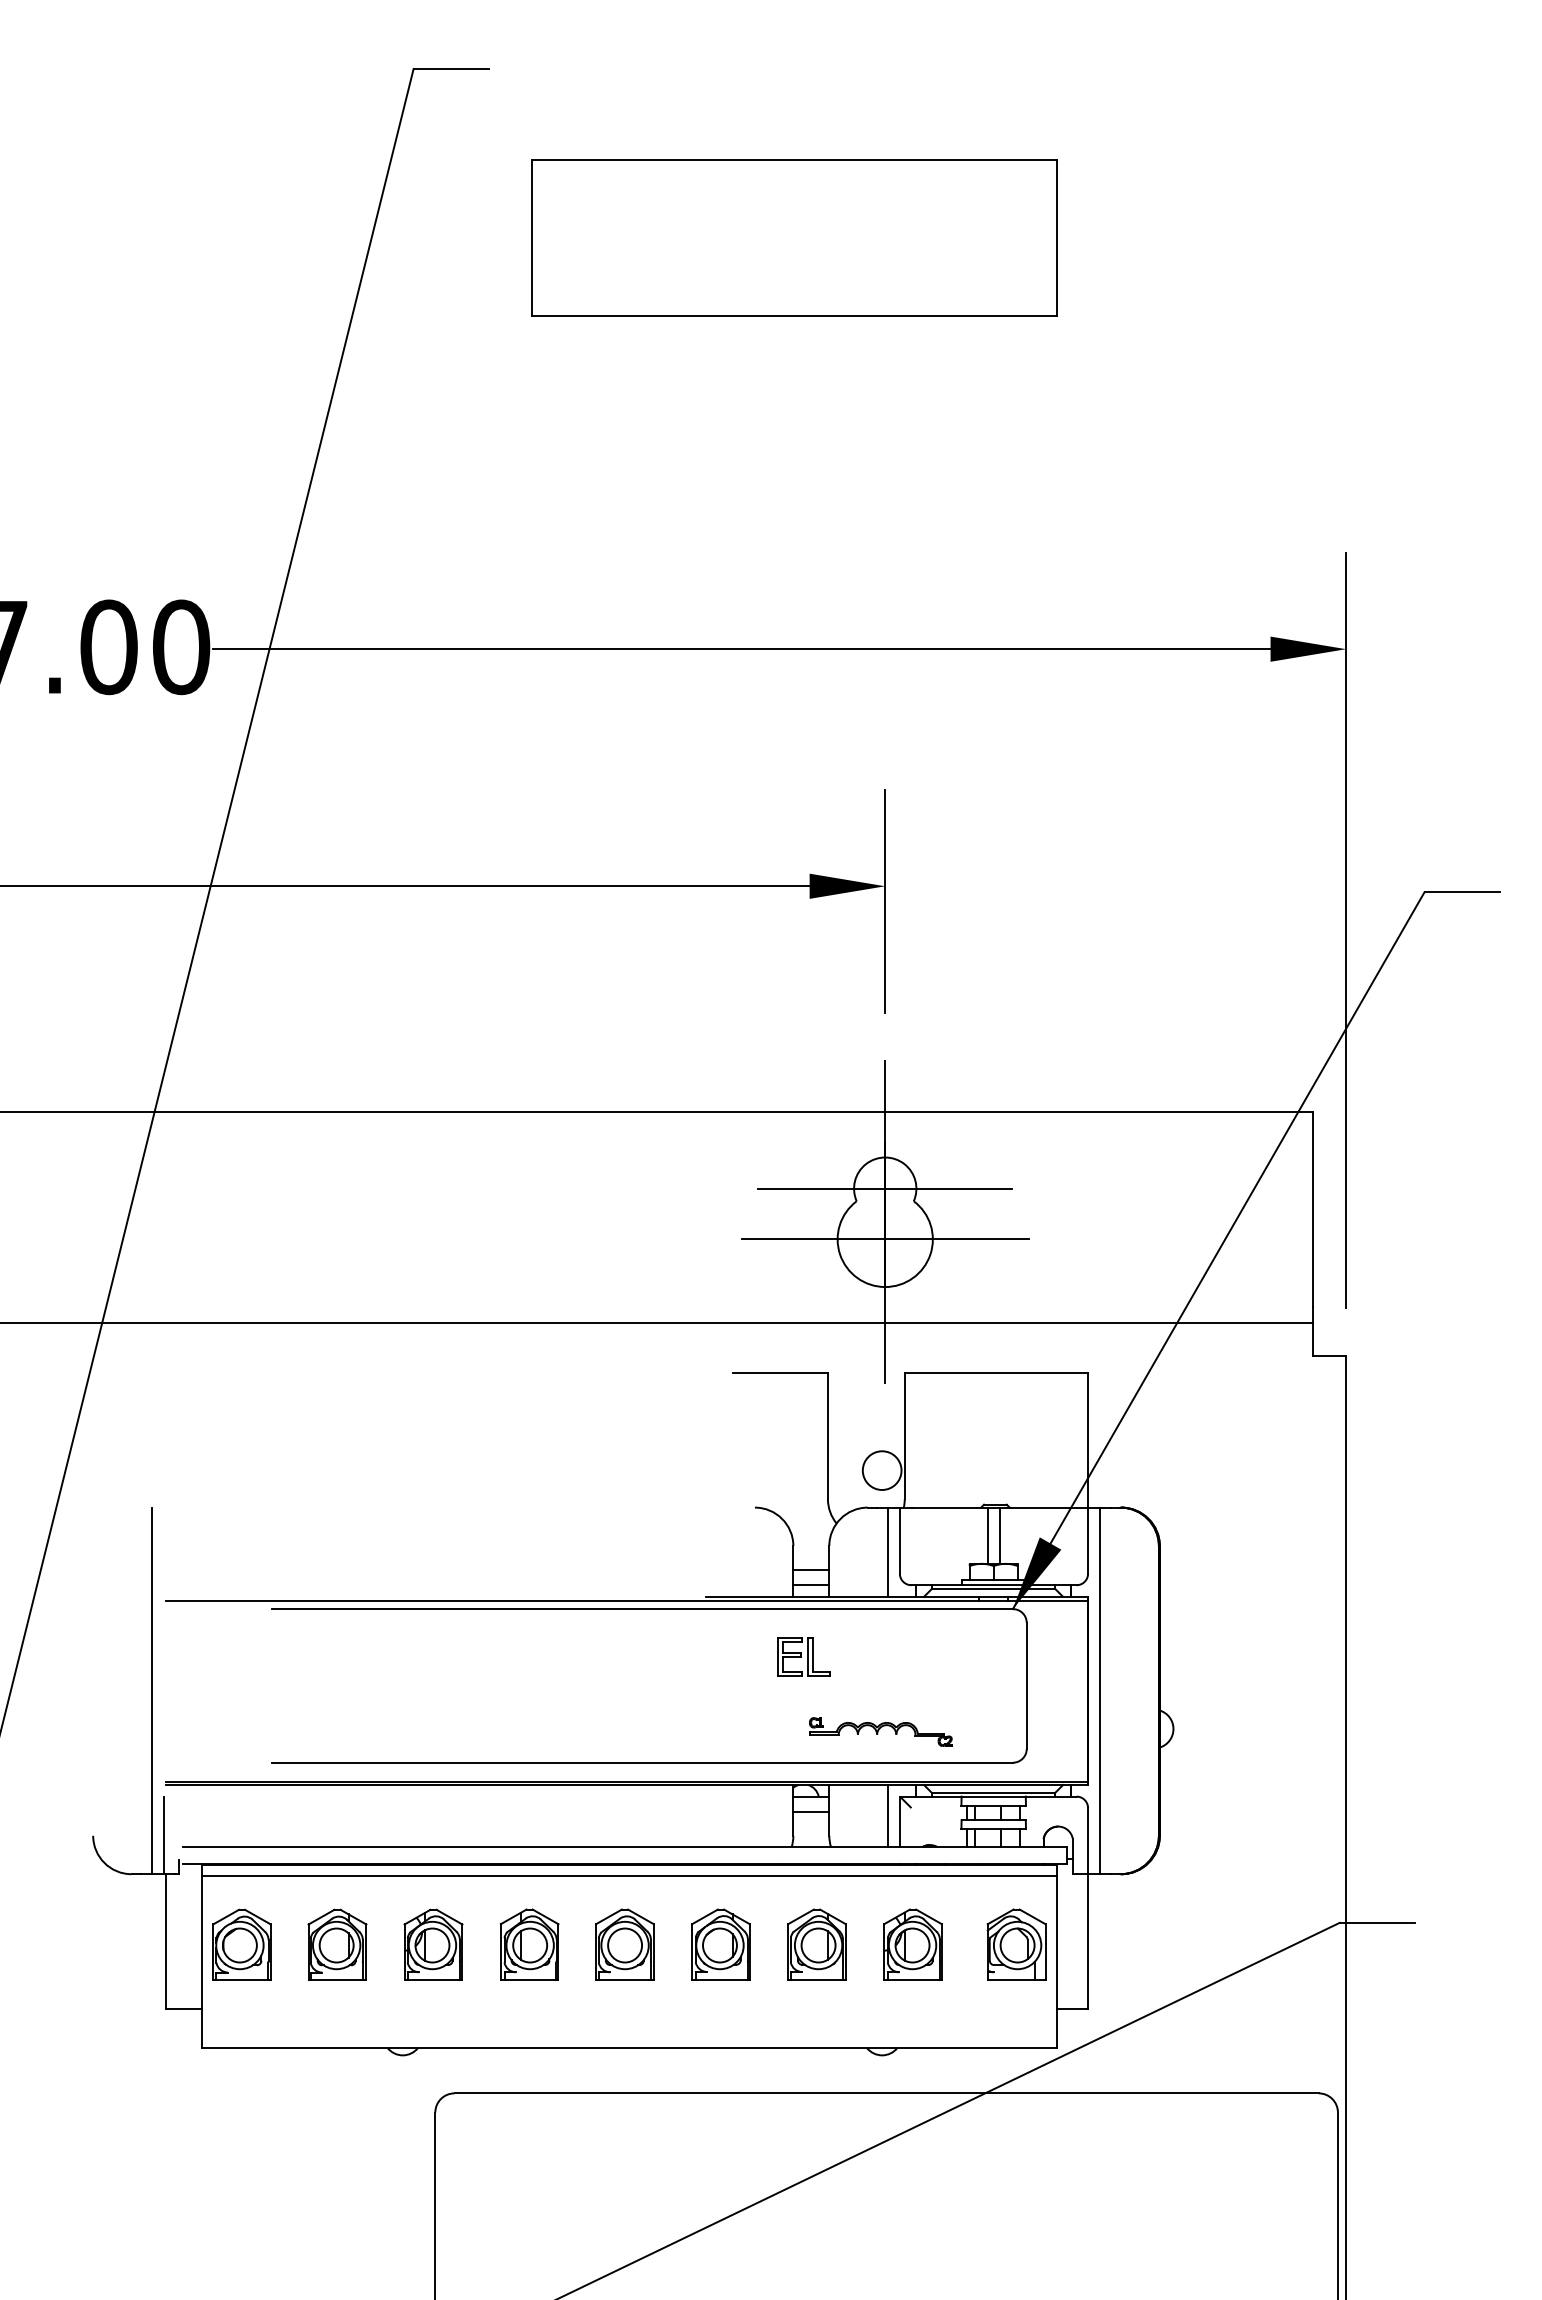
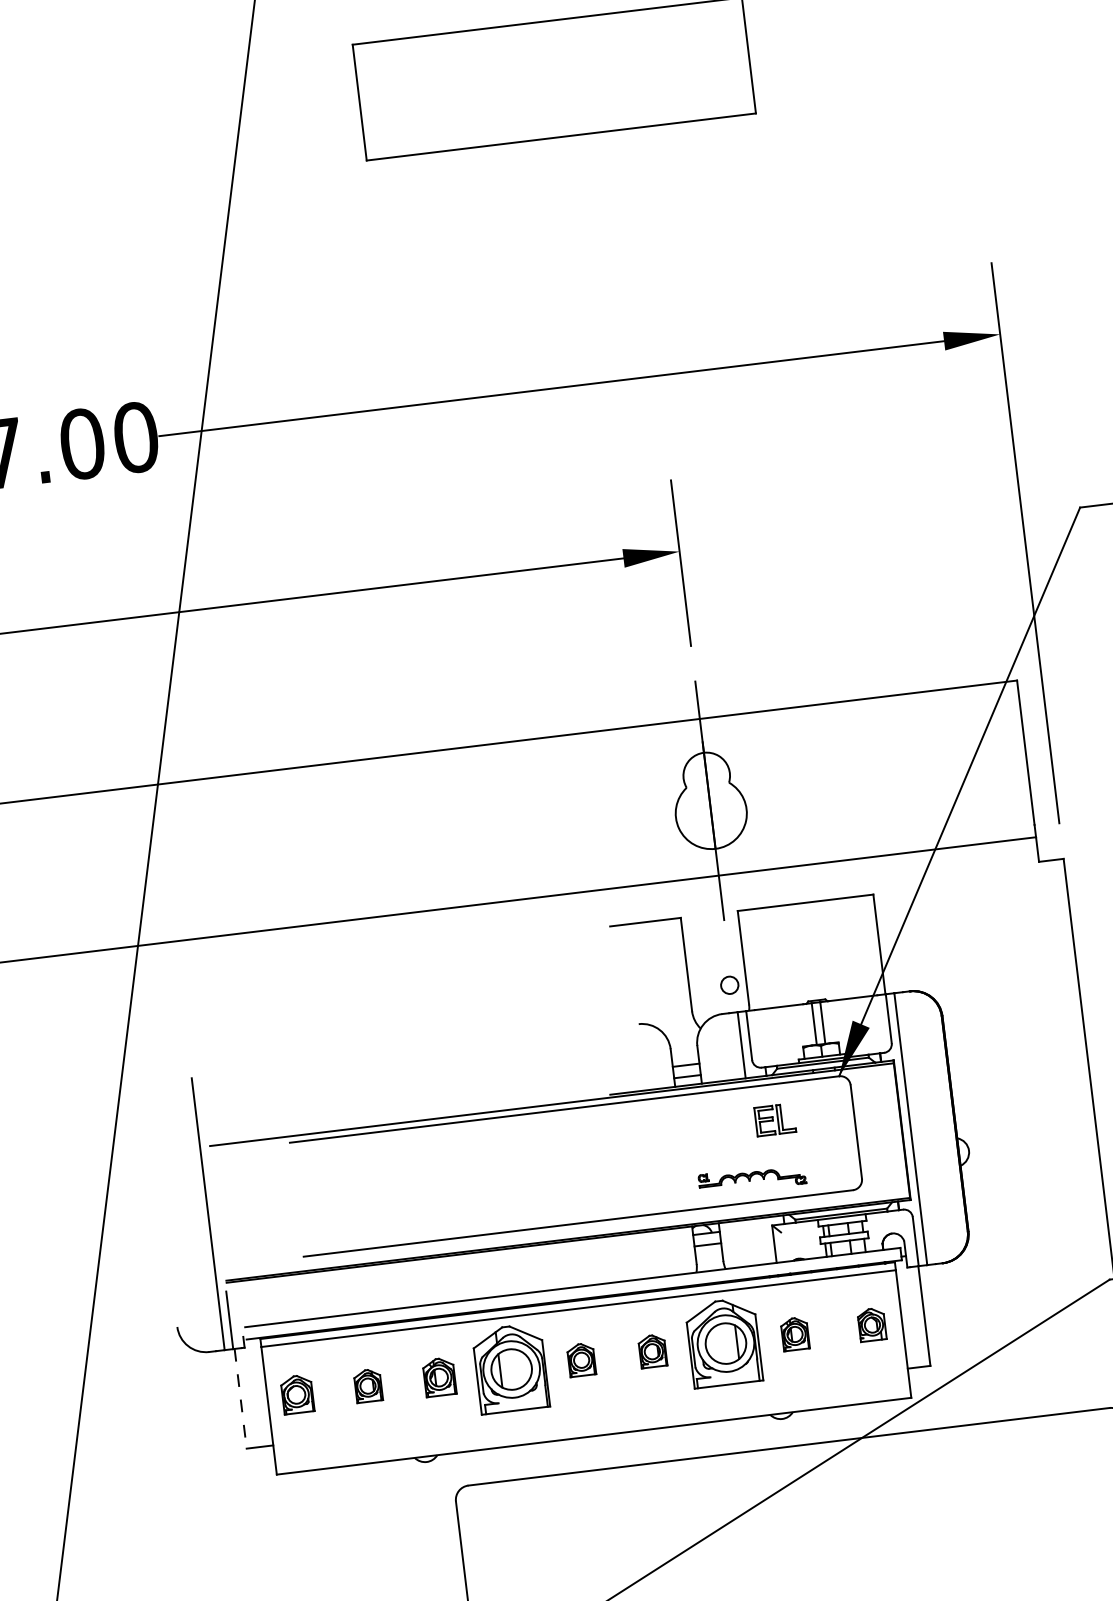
line: (885, 1188) -> (706, 775), removed
line: (884, 1239) -> (710, 813), removed
circle: (881, 1470) -> (729, 985), size x0.6
part: (803, 1656) -> (774, 1119), moved
line: (888, 1816) -> (765, 1241), removed
line: (165, 1941) -> (240, 1398), solid -> dashed
part: (241, 1944) -> (297, 1394), size x0.7
part: (337, 1944) -> (368, 1385), size x0.6
part: (433, 1944) -> (439, 1377), size x0.7
part: (529, 1944) -> (510, 1368), size x1.6
part: (624, 1944) -> (581, 1359), size x0.6
part: (720, 1944) -> (652, 1351), size x0.6
part: (816, 1944) -> (723, 1342), size x1.6
part: (912, 1944) -> (794, 1334), size x0.6
part: (1016, 1944) -> (871, 1324), size x0.6

